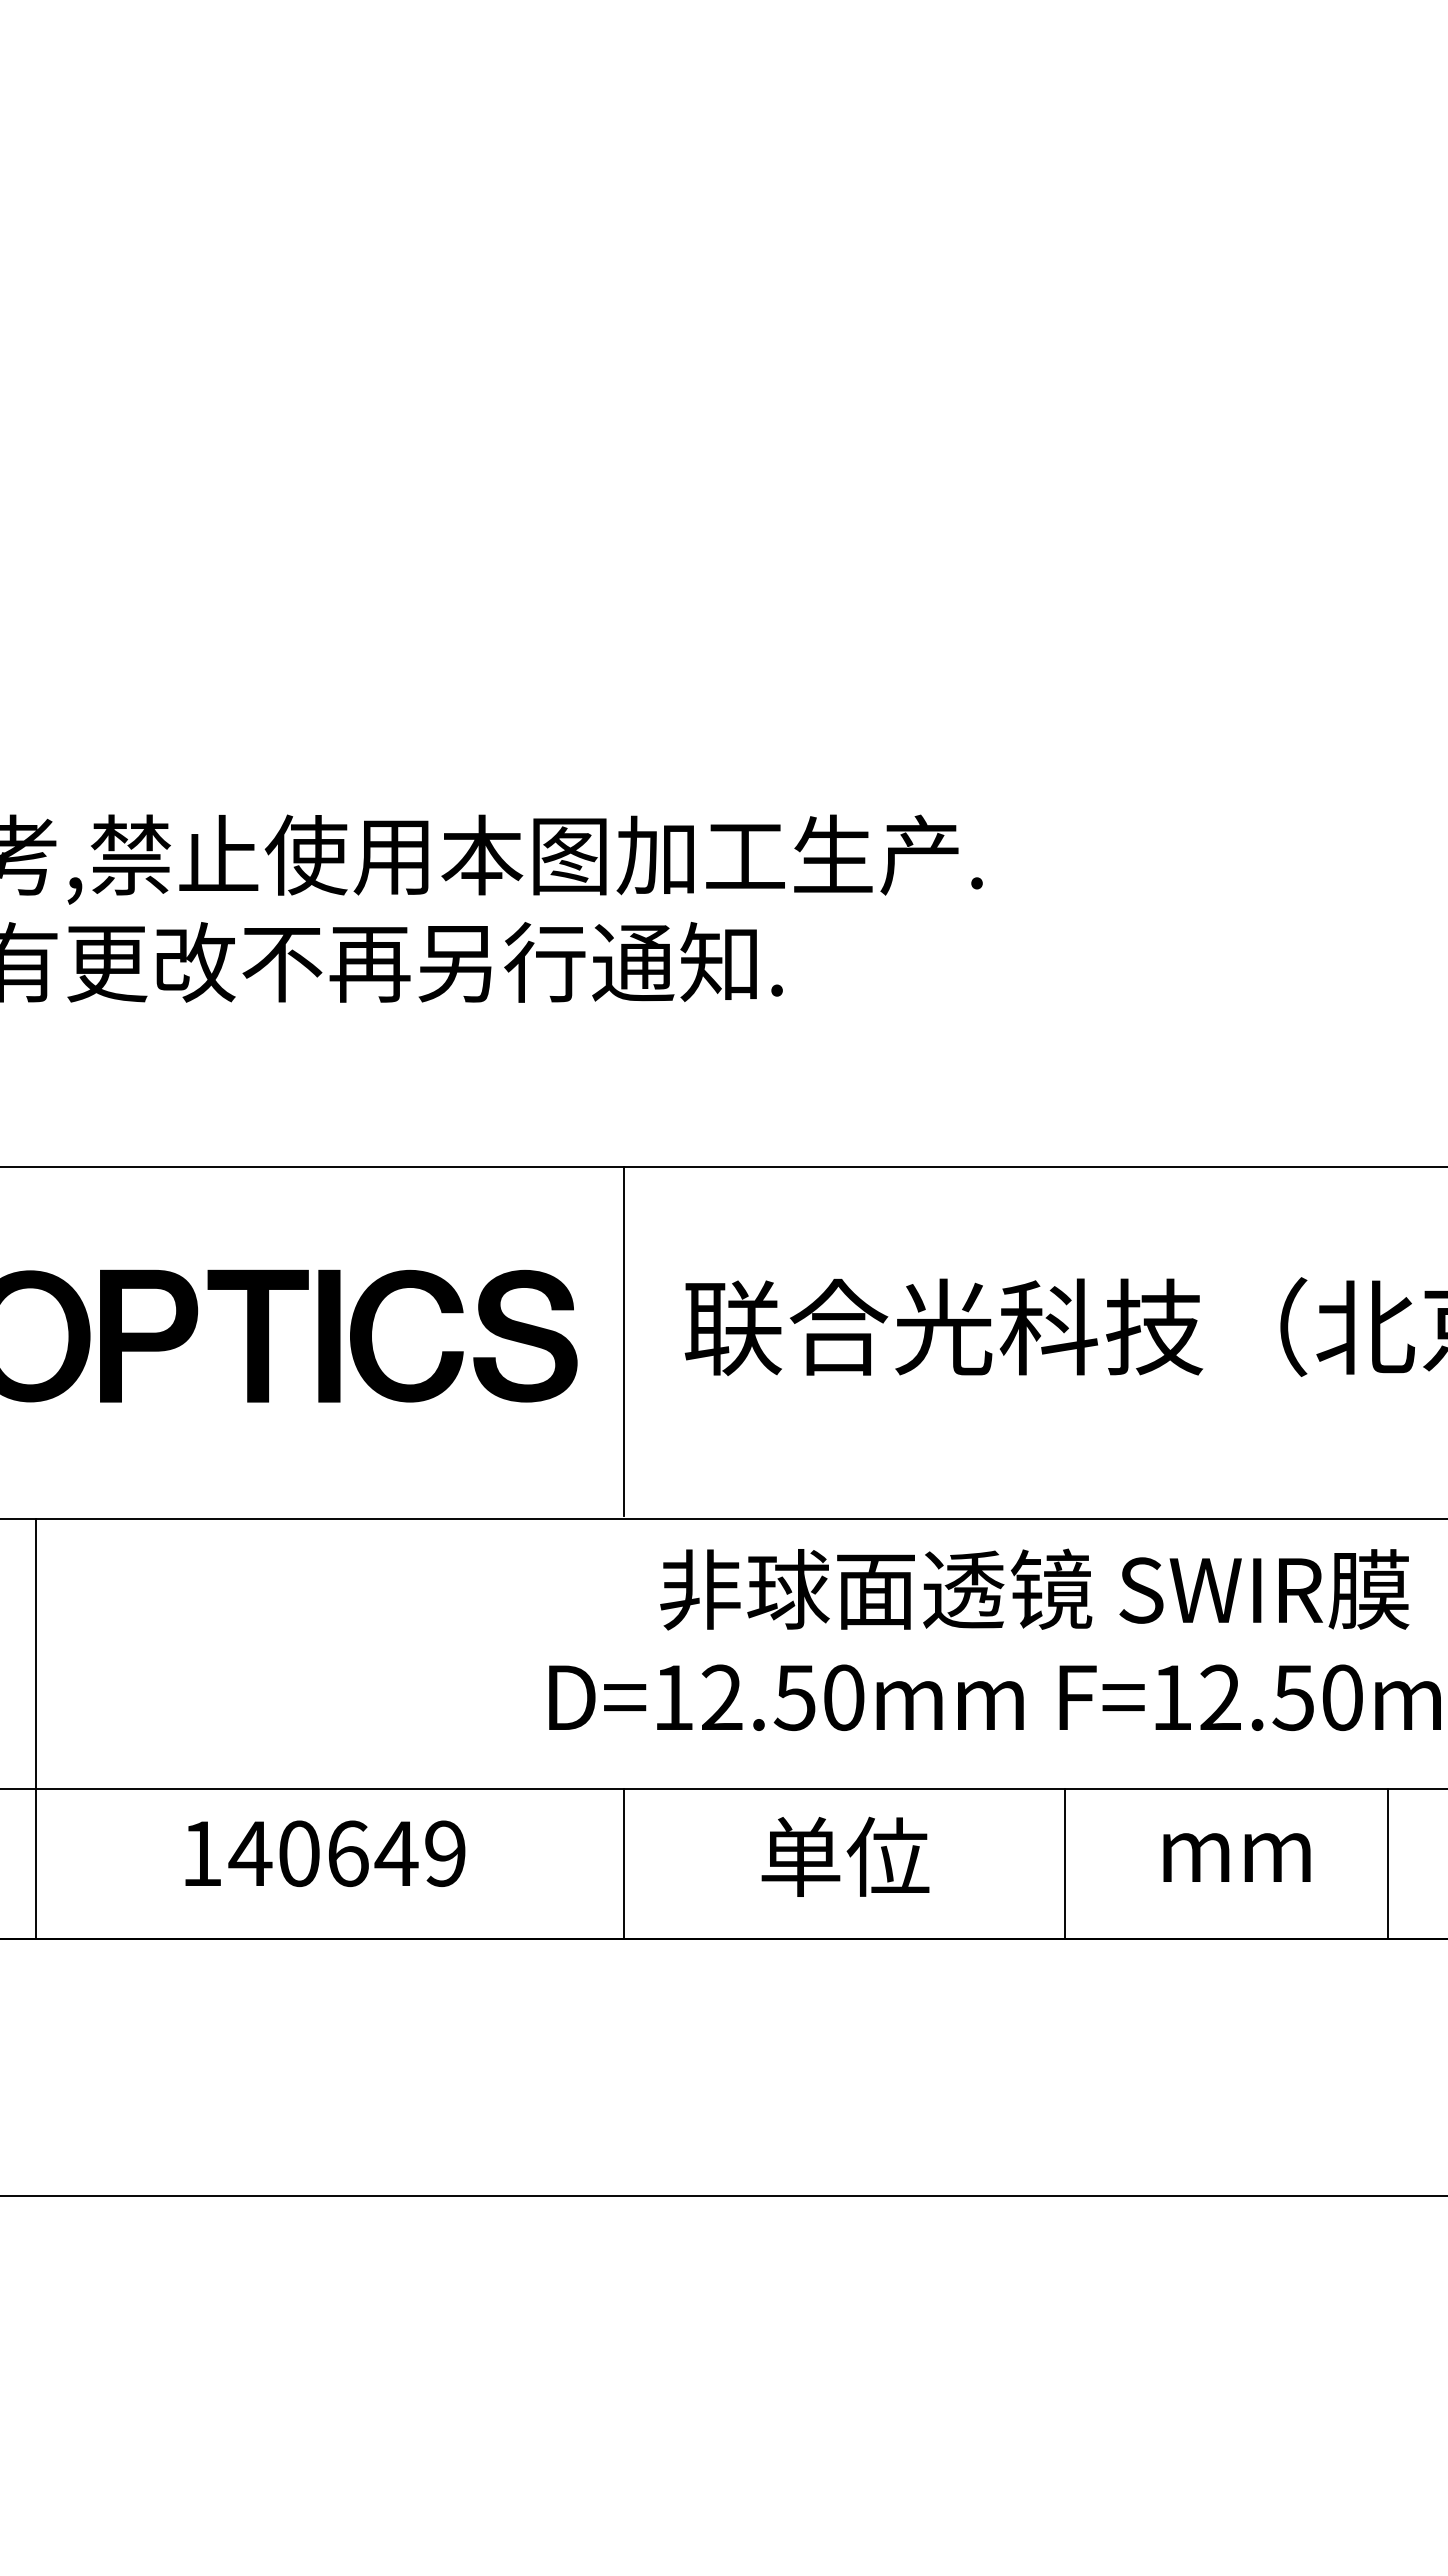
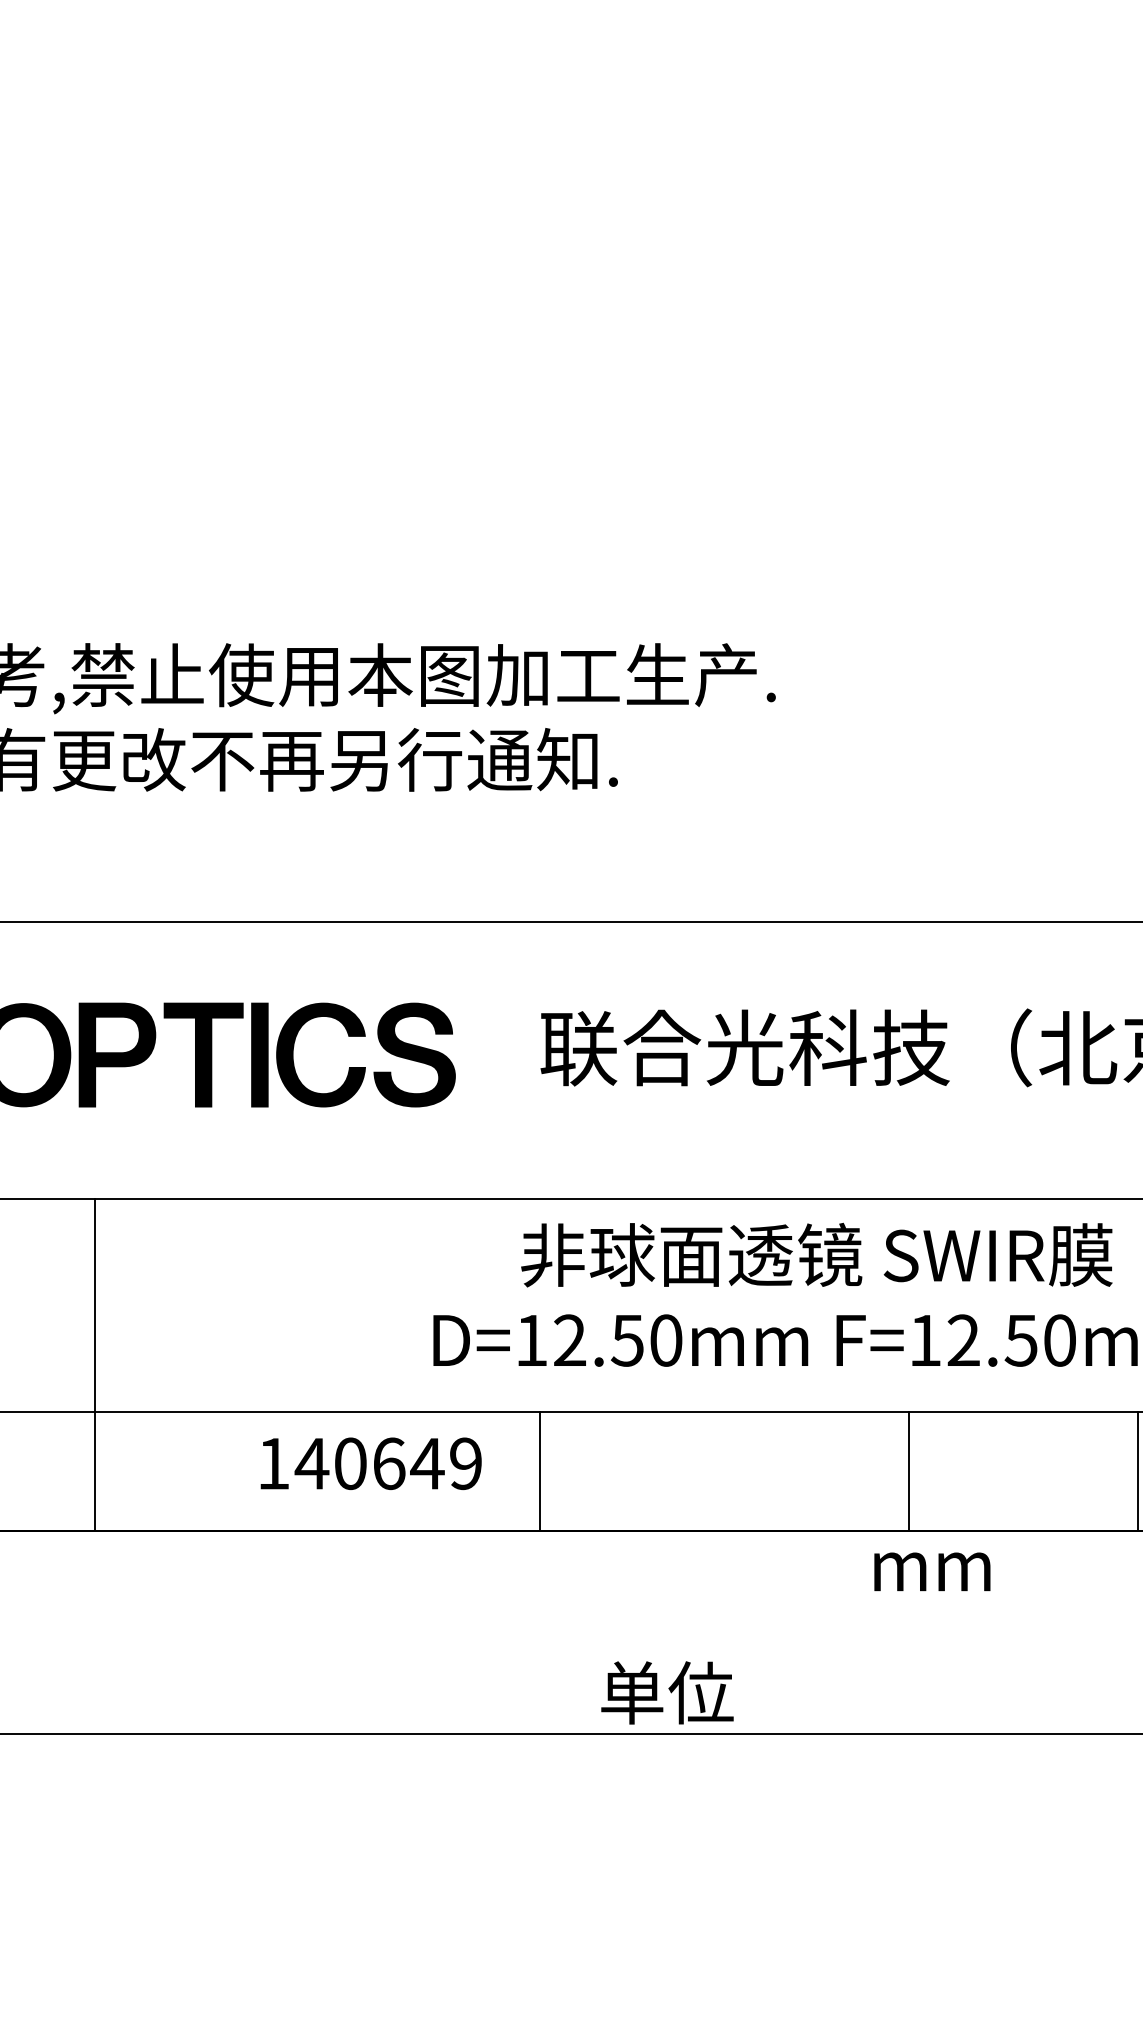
line: (624, 1341) -> (492, 1059), removed
line: (35, 1728) -> (94, 1364), moved
text: (325, 1853) -> (371, 1463), moved
text: (845, 1856) -> (667, 1692), moved
text: (1236, 1857) -> (931, 1571), moved
line: (624, 1863) -> (540, 1471), moved
line: (1064, 1863) -> (909, 1471), moved
line: (1387, 1863) -> (1137, 1471), moved

